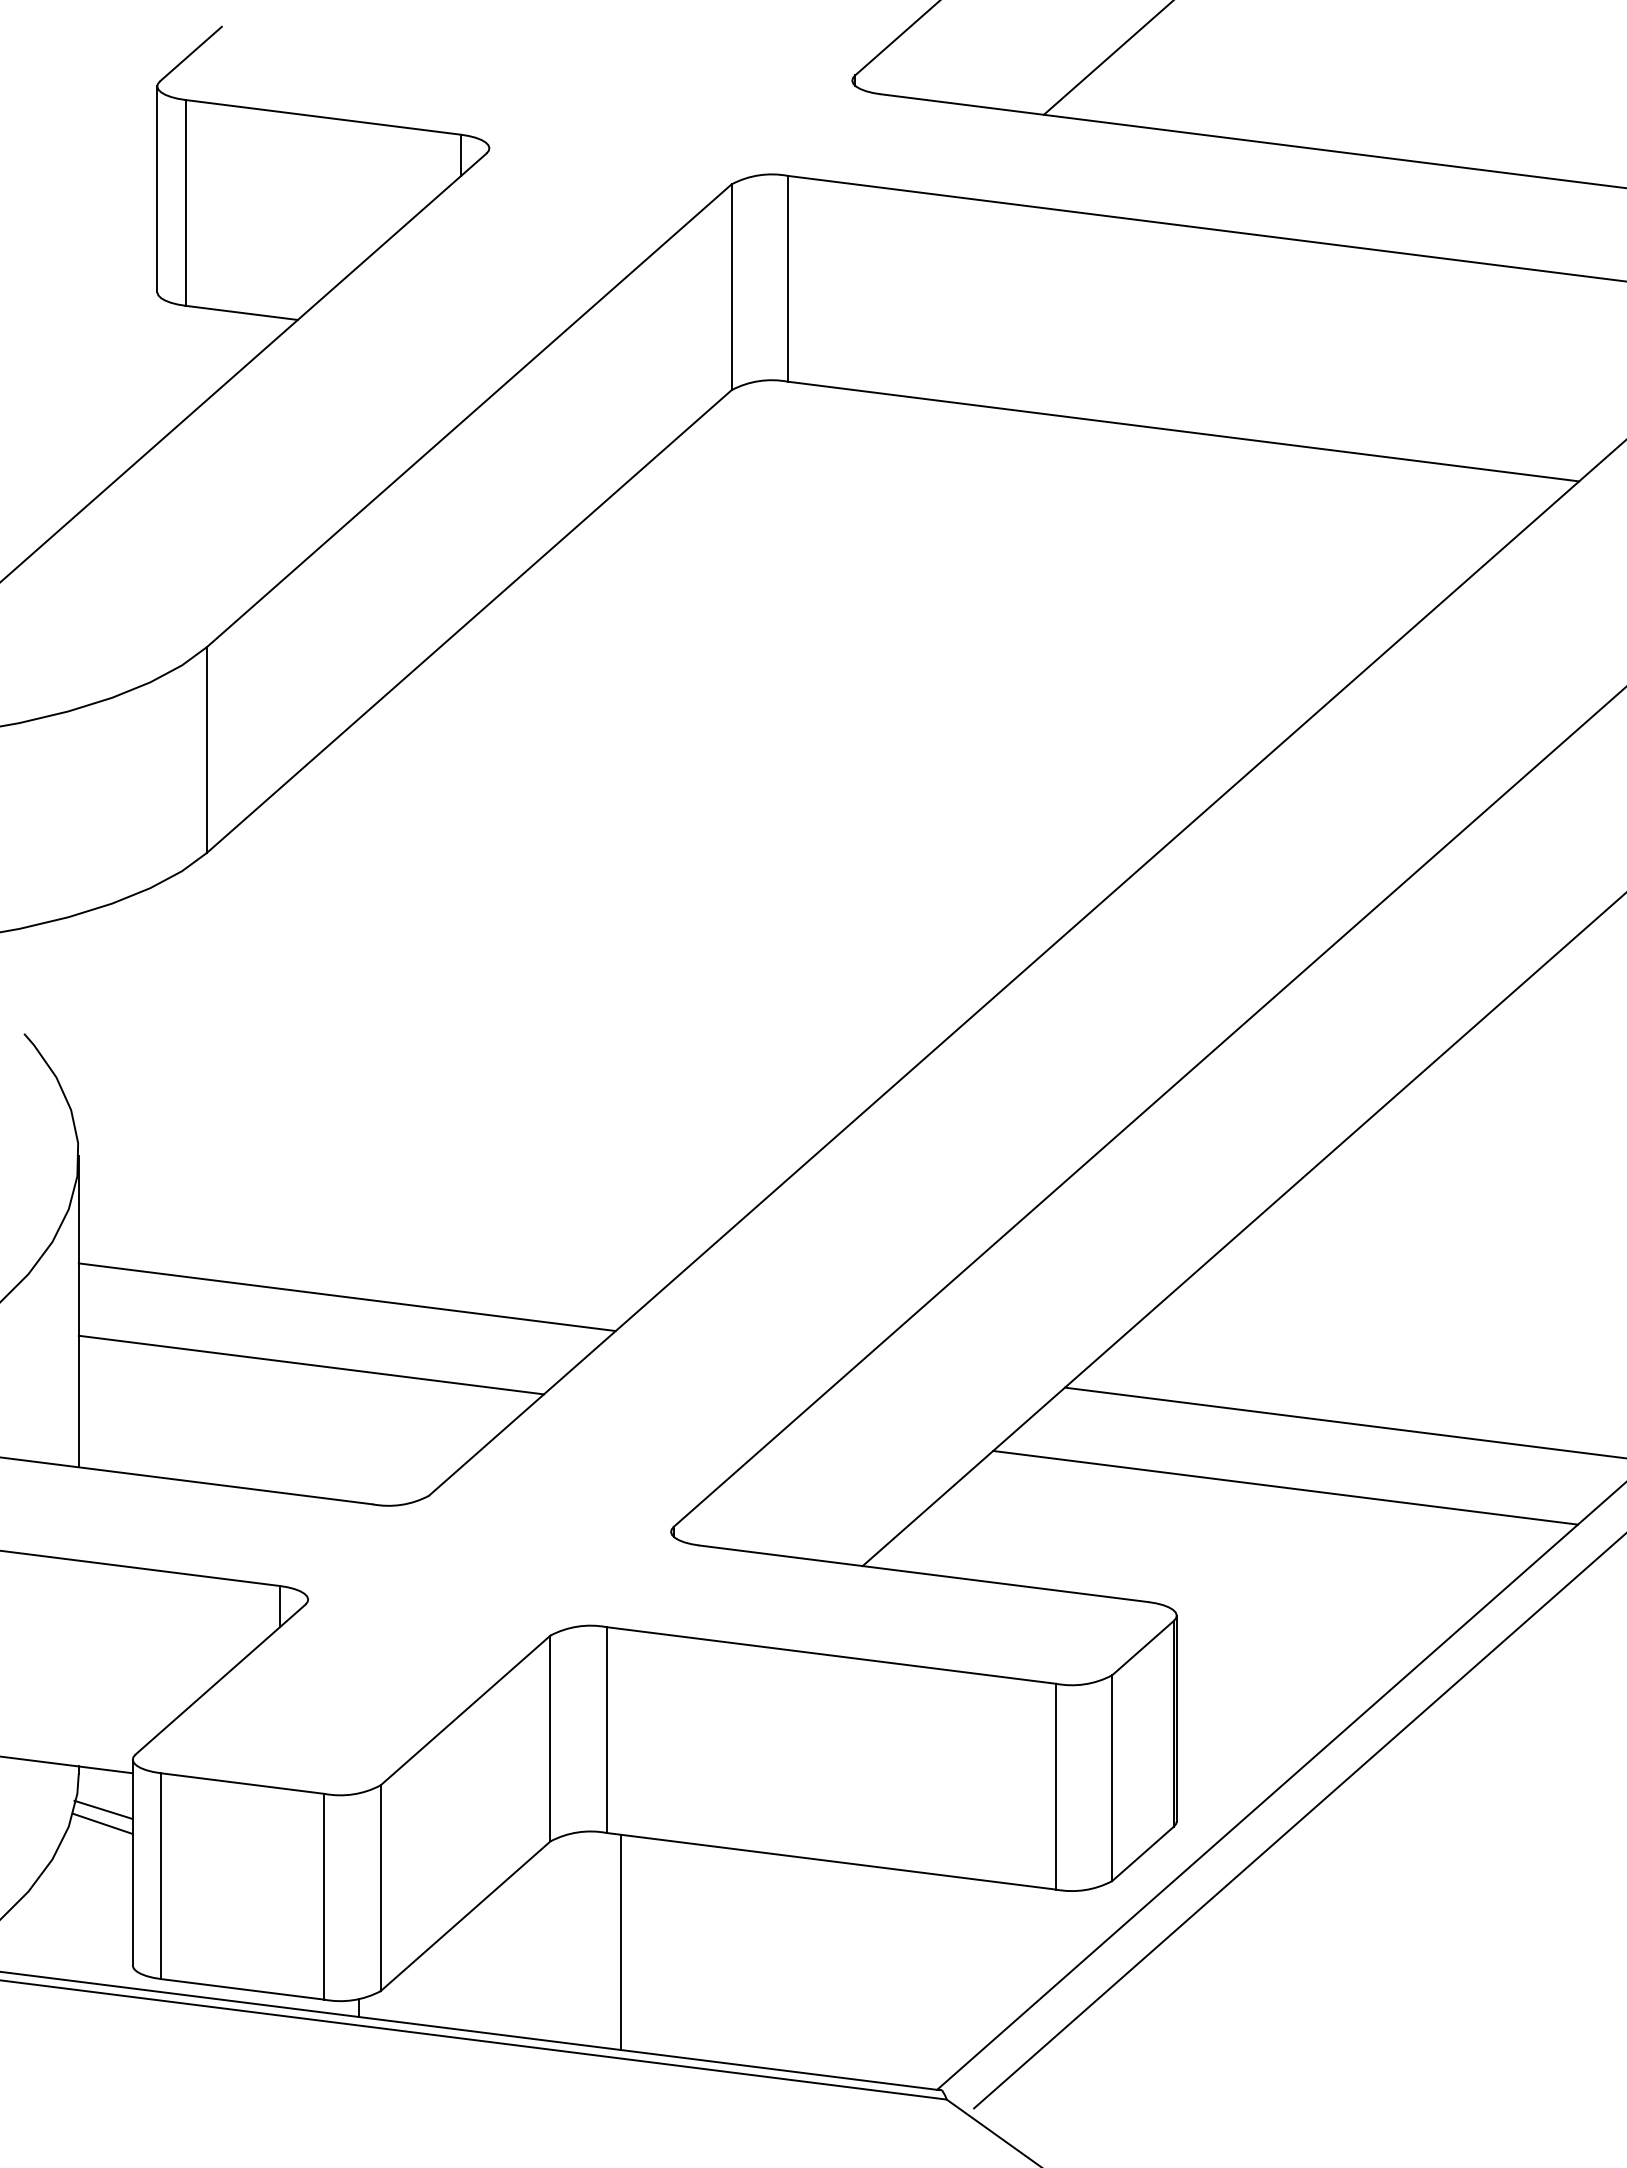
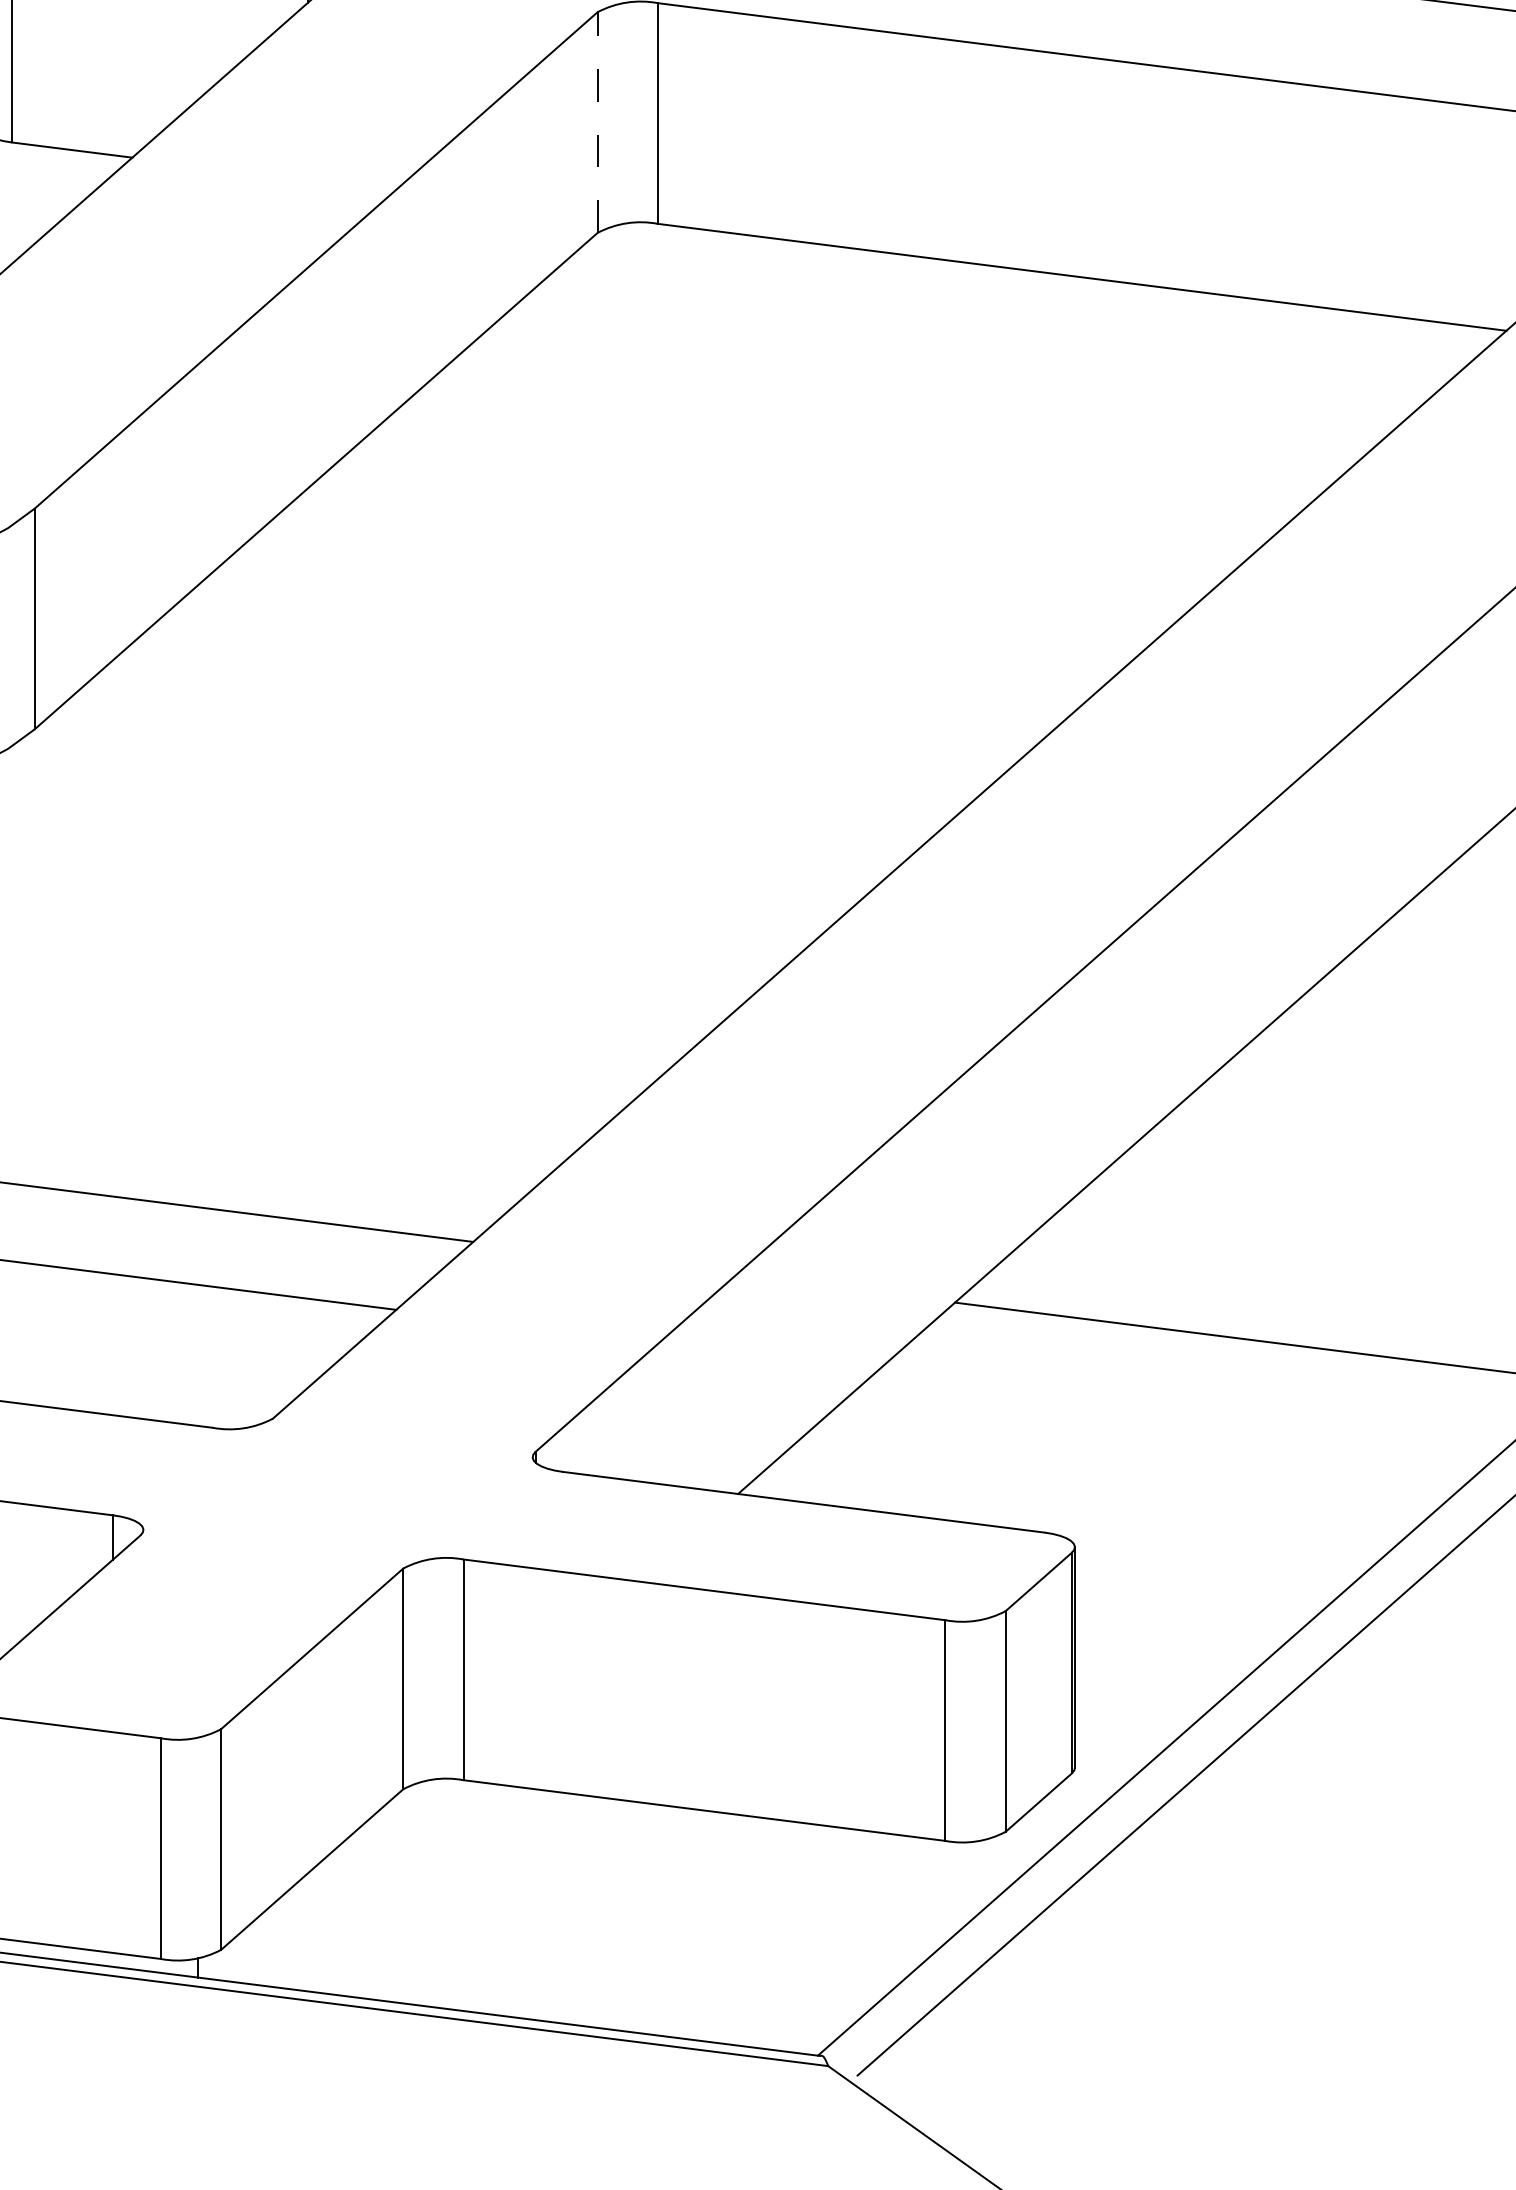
line: (731, 287) -> (597, 122), solid -> dashed
line: (1285, 1487) -> (1191, 1409), removed
line: (620, 1941) -> (478, 1896), removed

